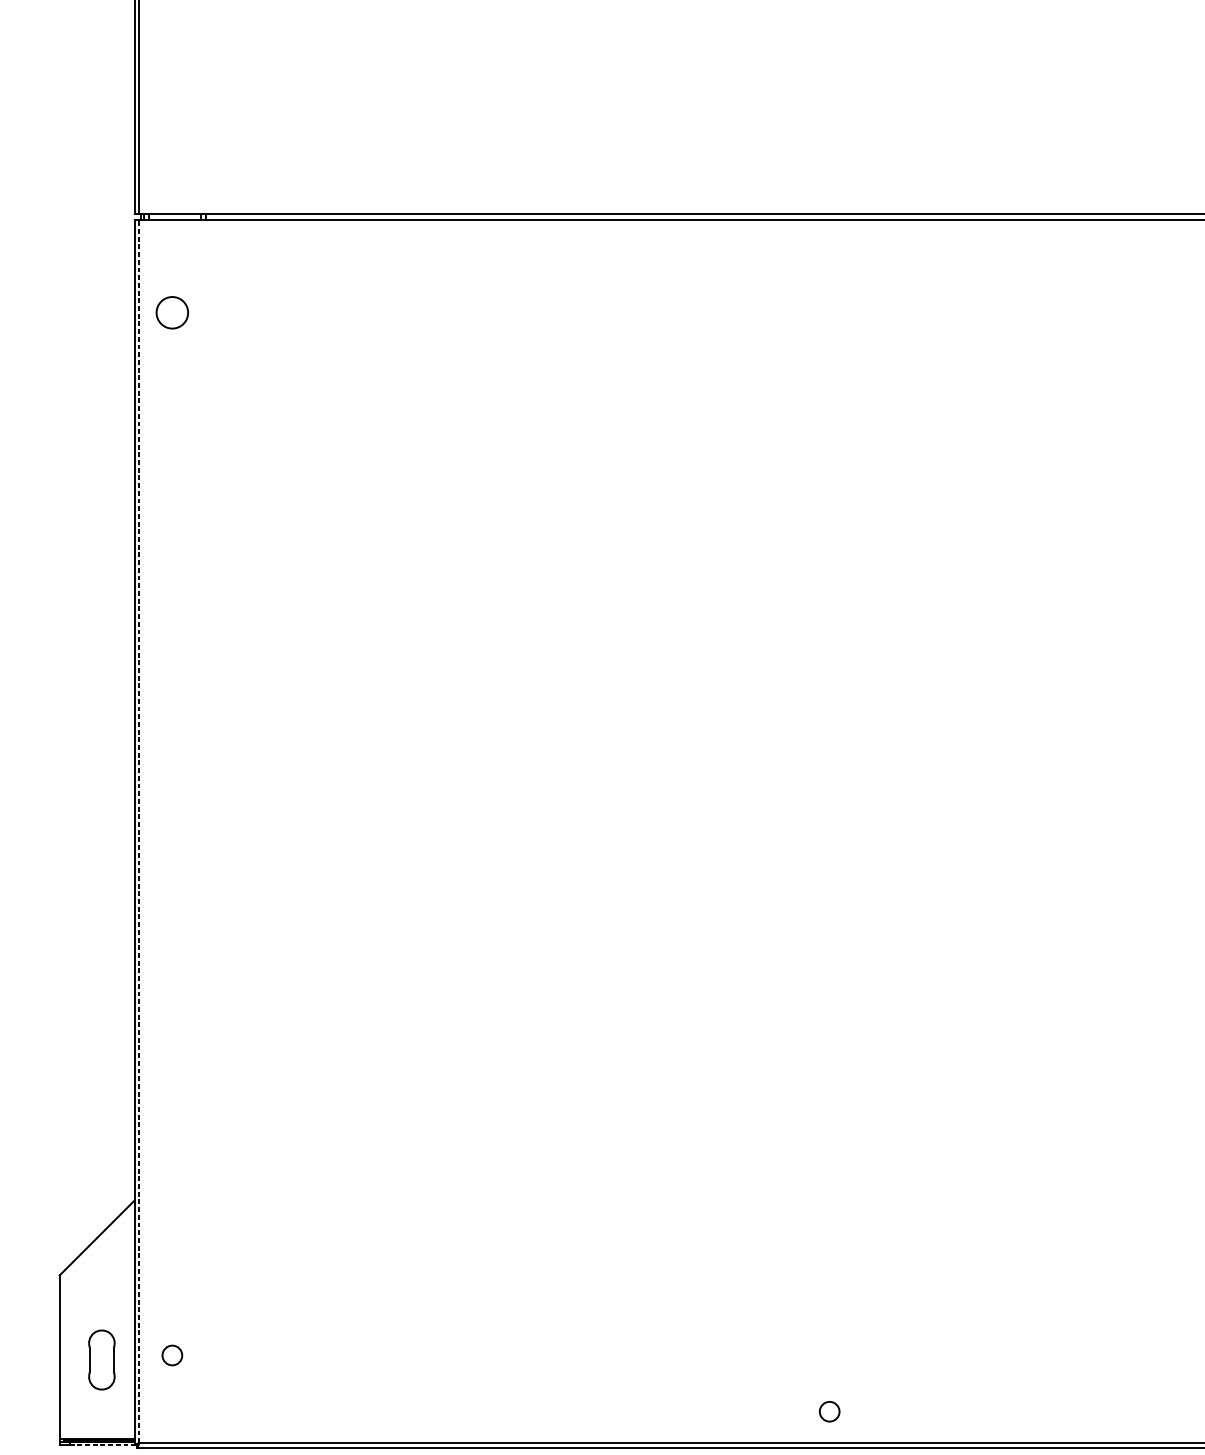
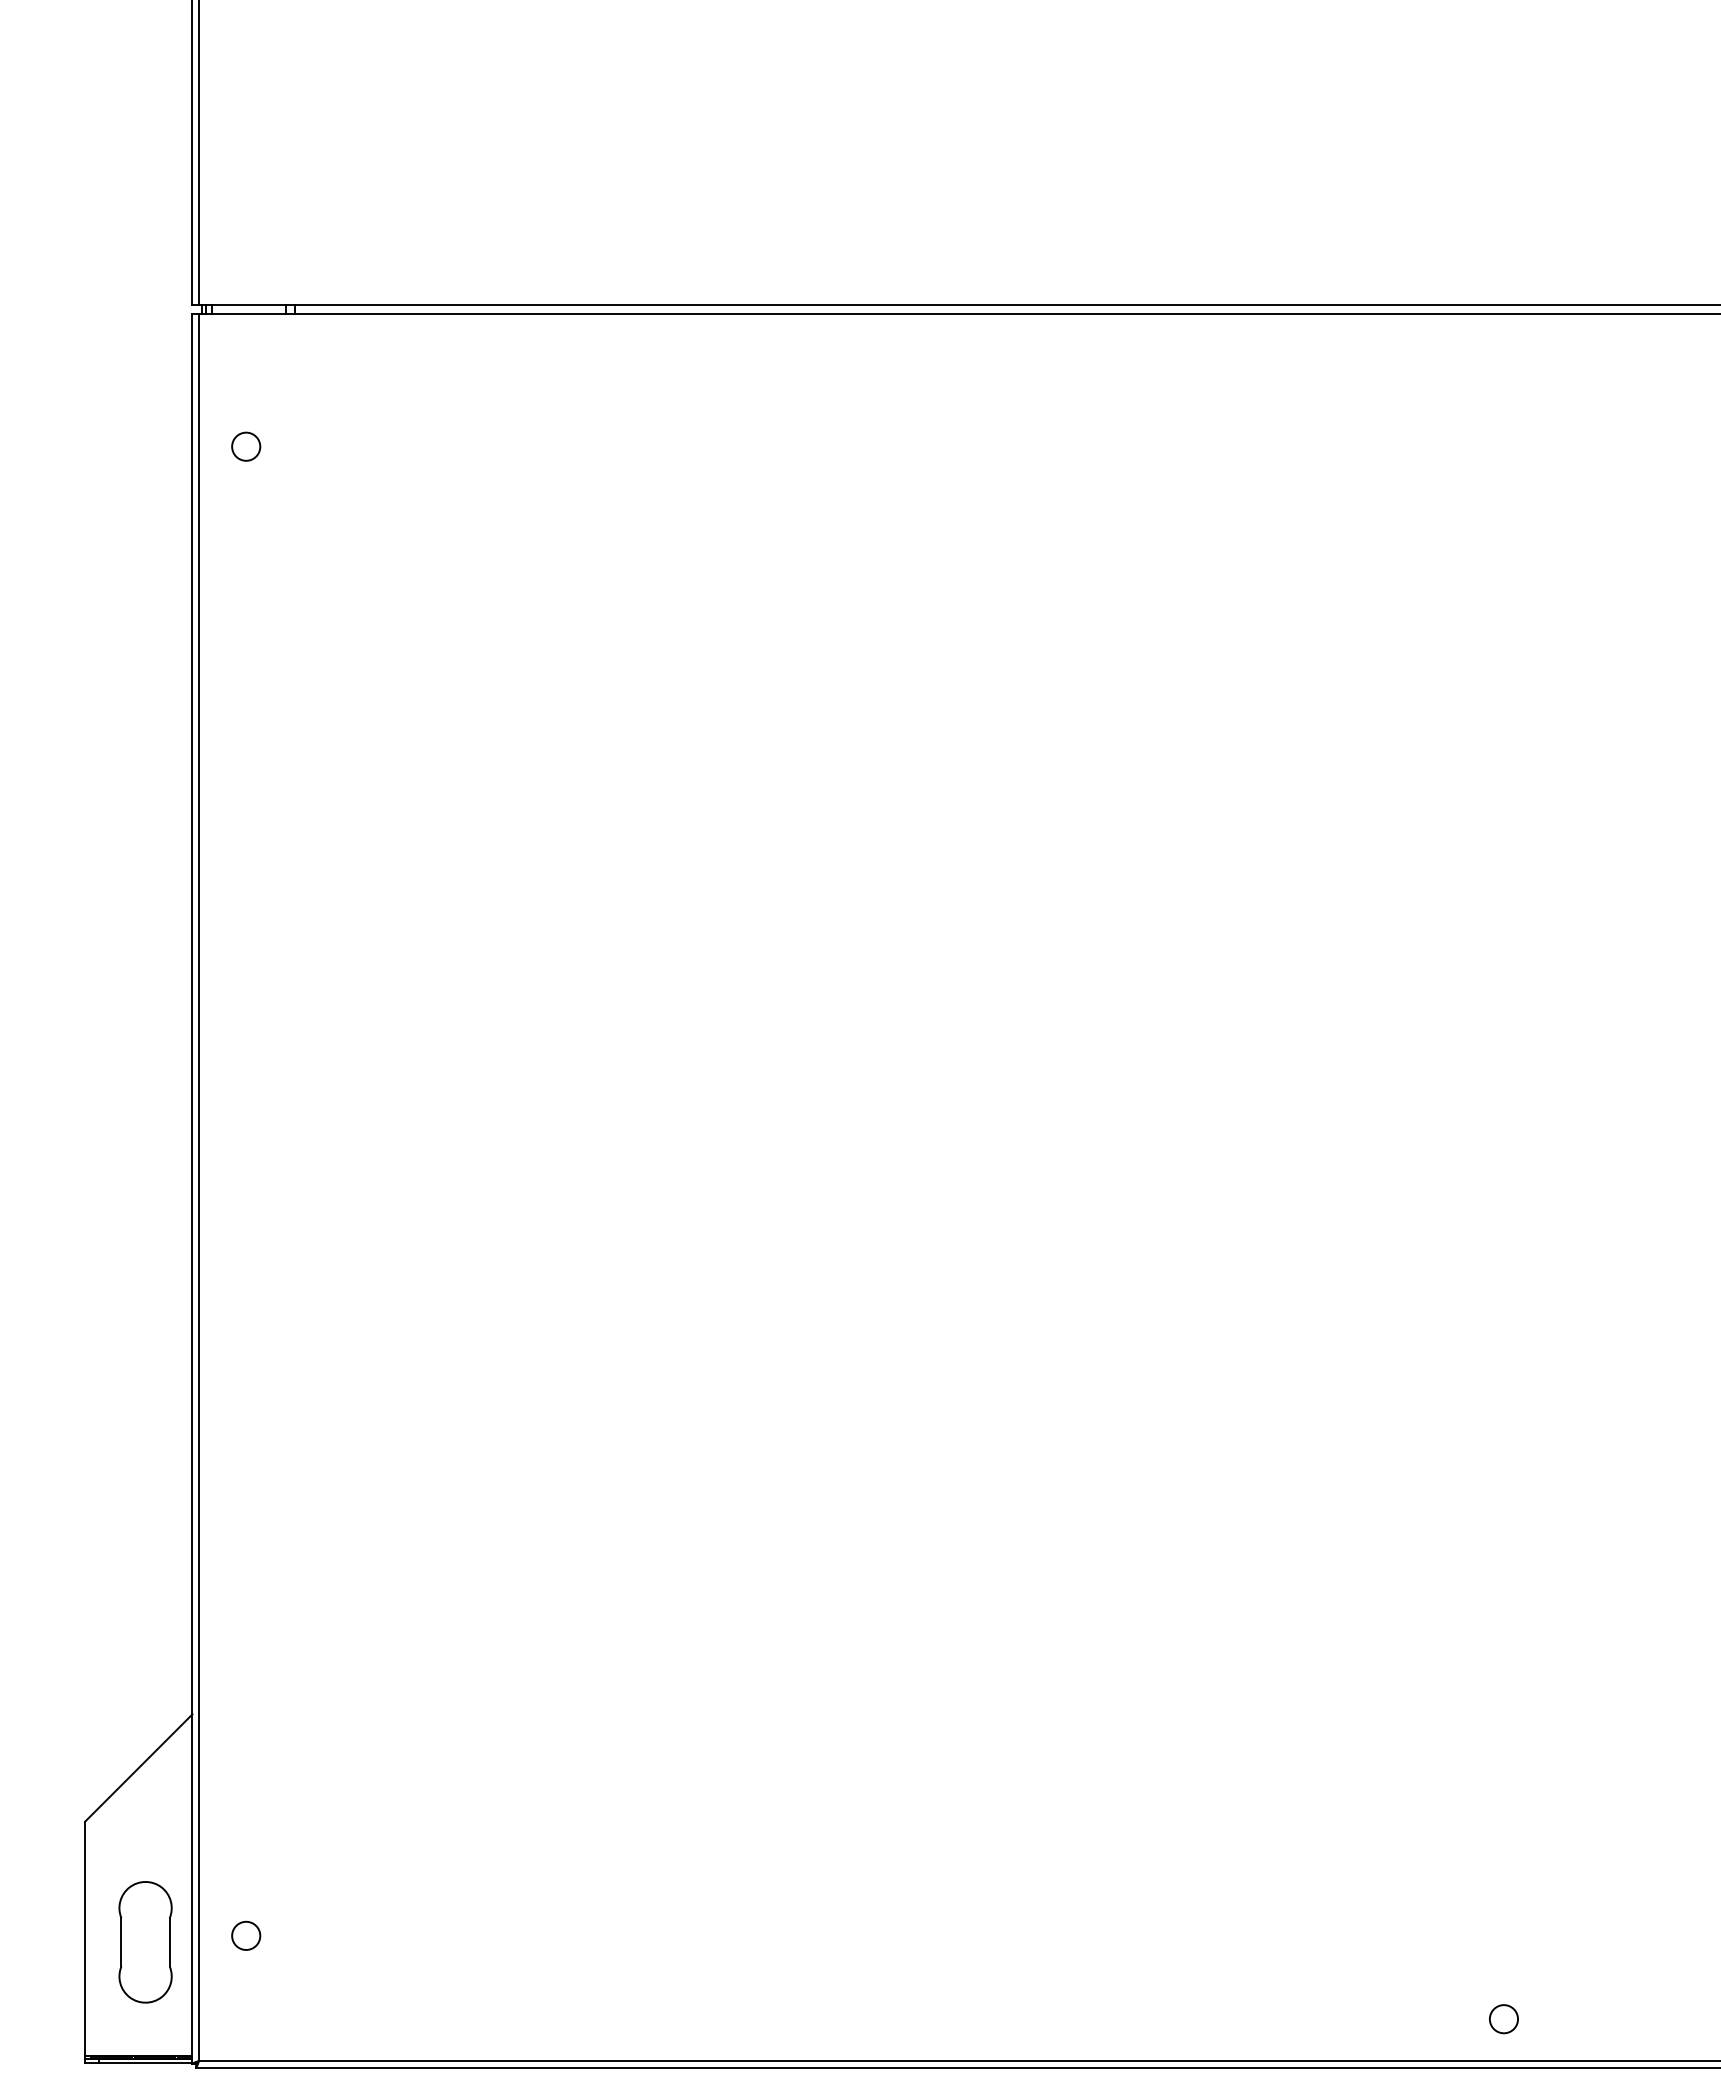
circle: (172, 312) -> (246, 446), size x0.62
line: (138, 831) -> (198, 1187), dashed -> solid
part: (101, 1360) -> (145, 1942), size x1.43
circle: (829, 1411) -> (1503, 2019), moved
line: (101, 1444) -> (145, 2063), dashed -> solid

